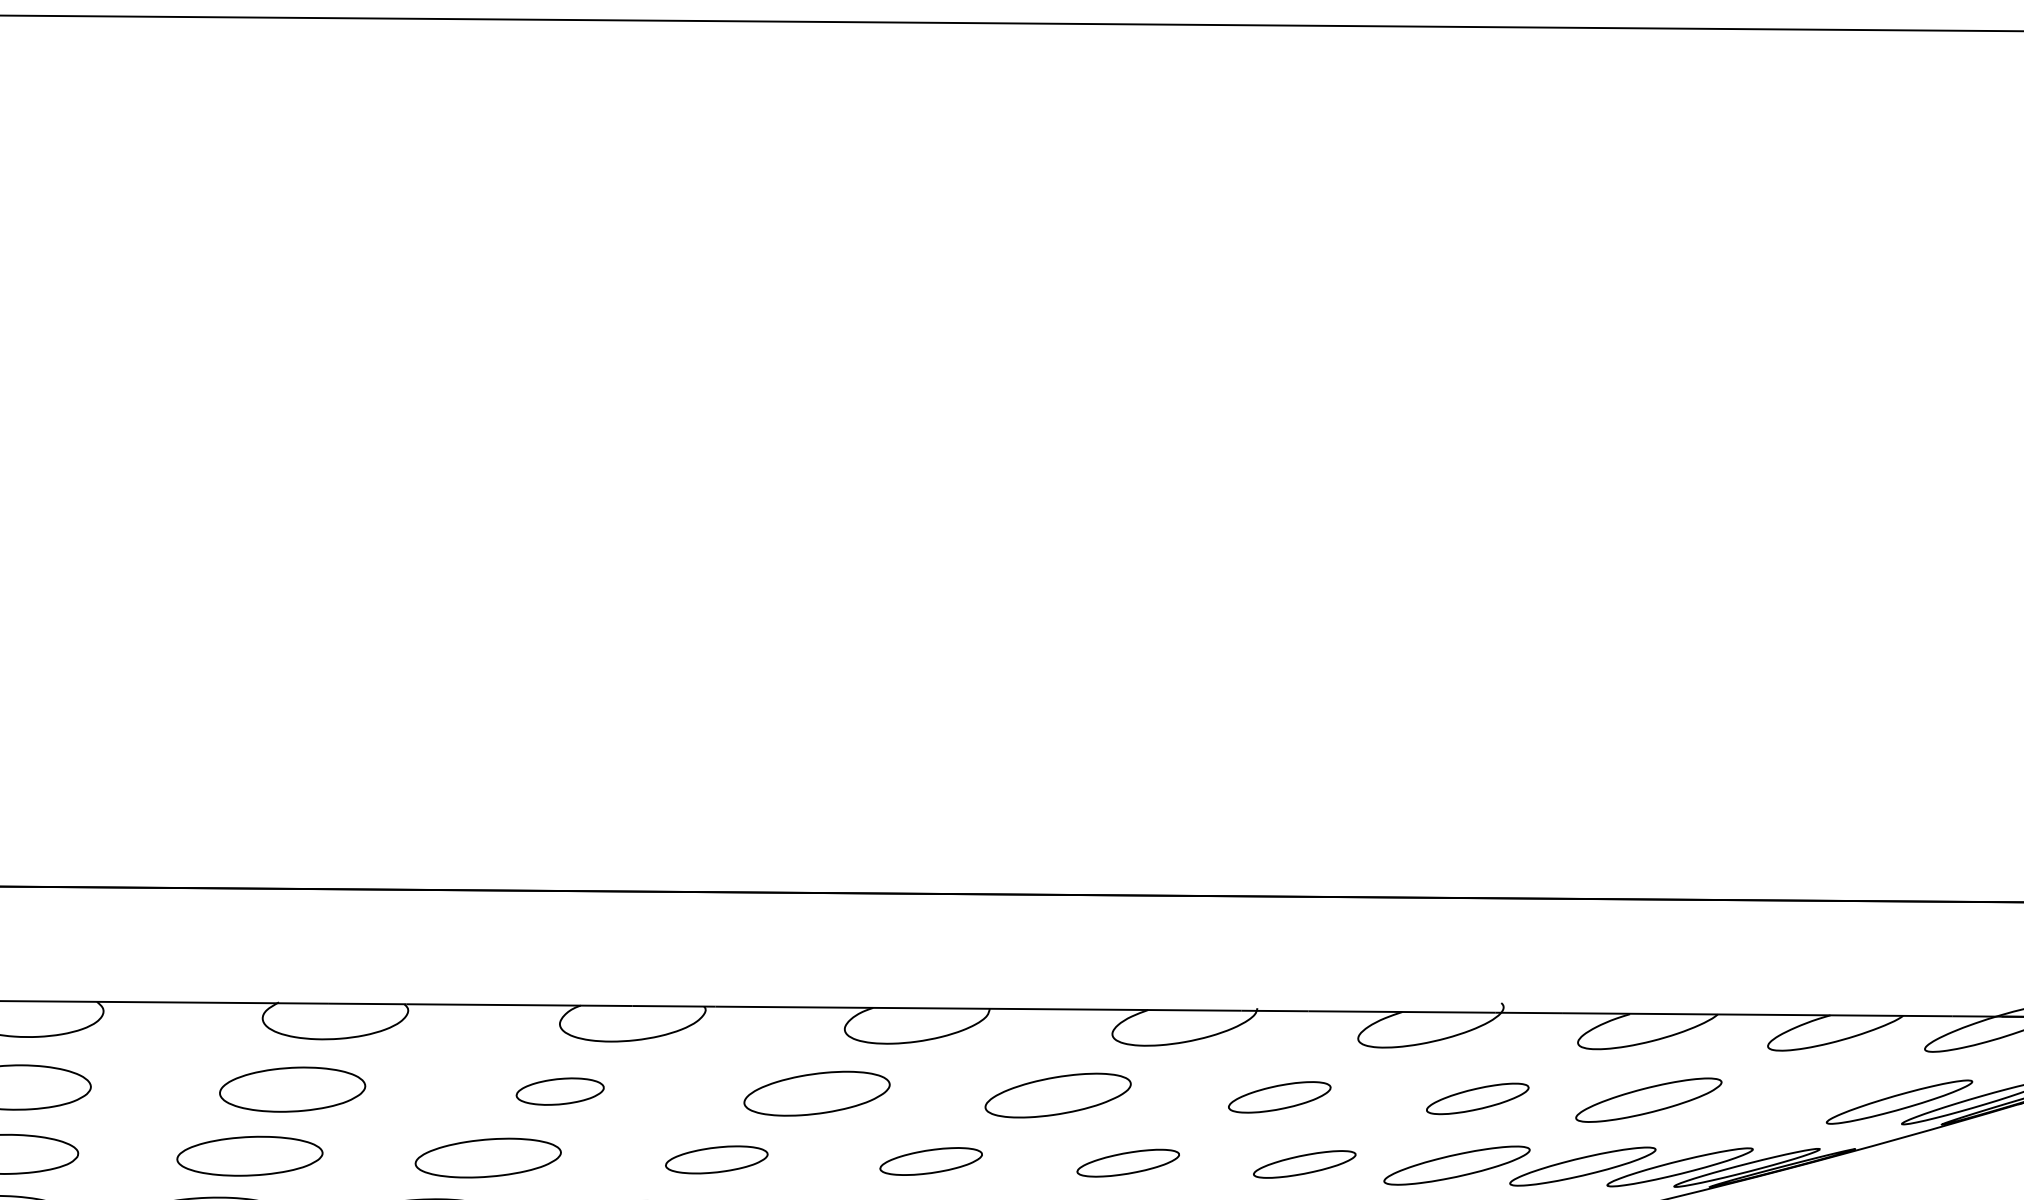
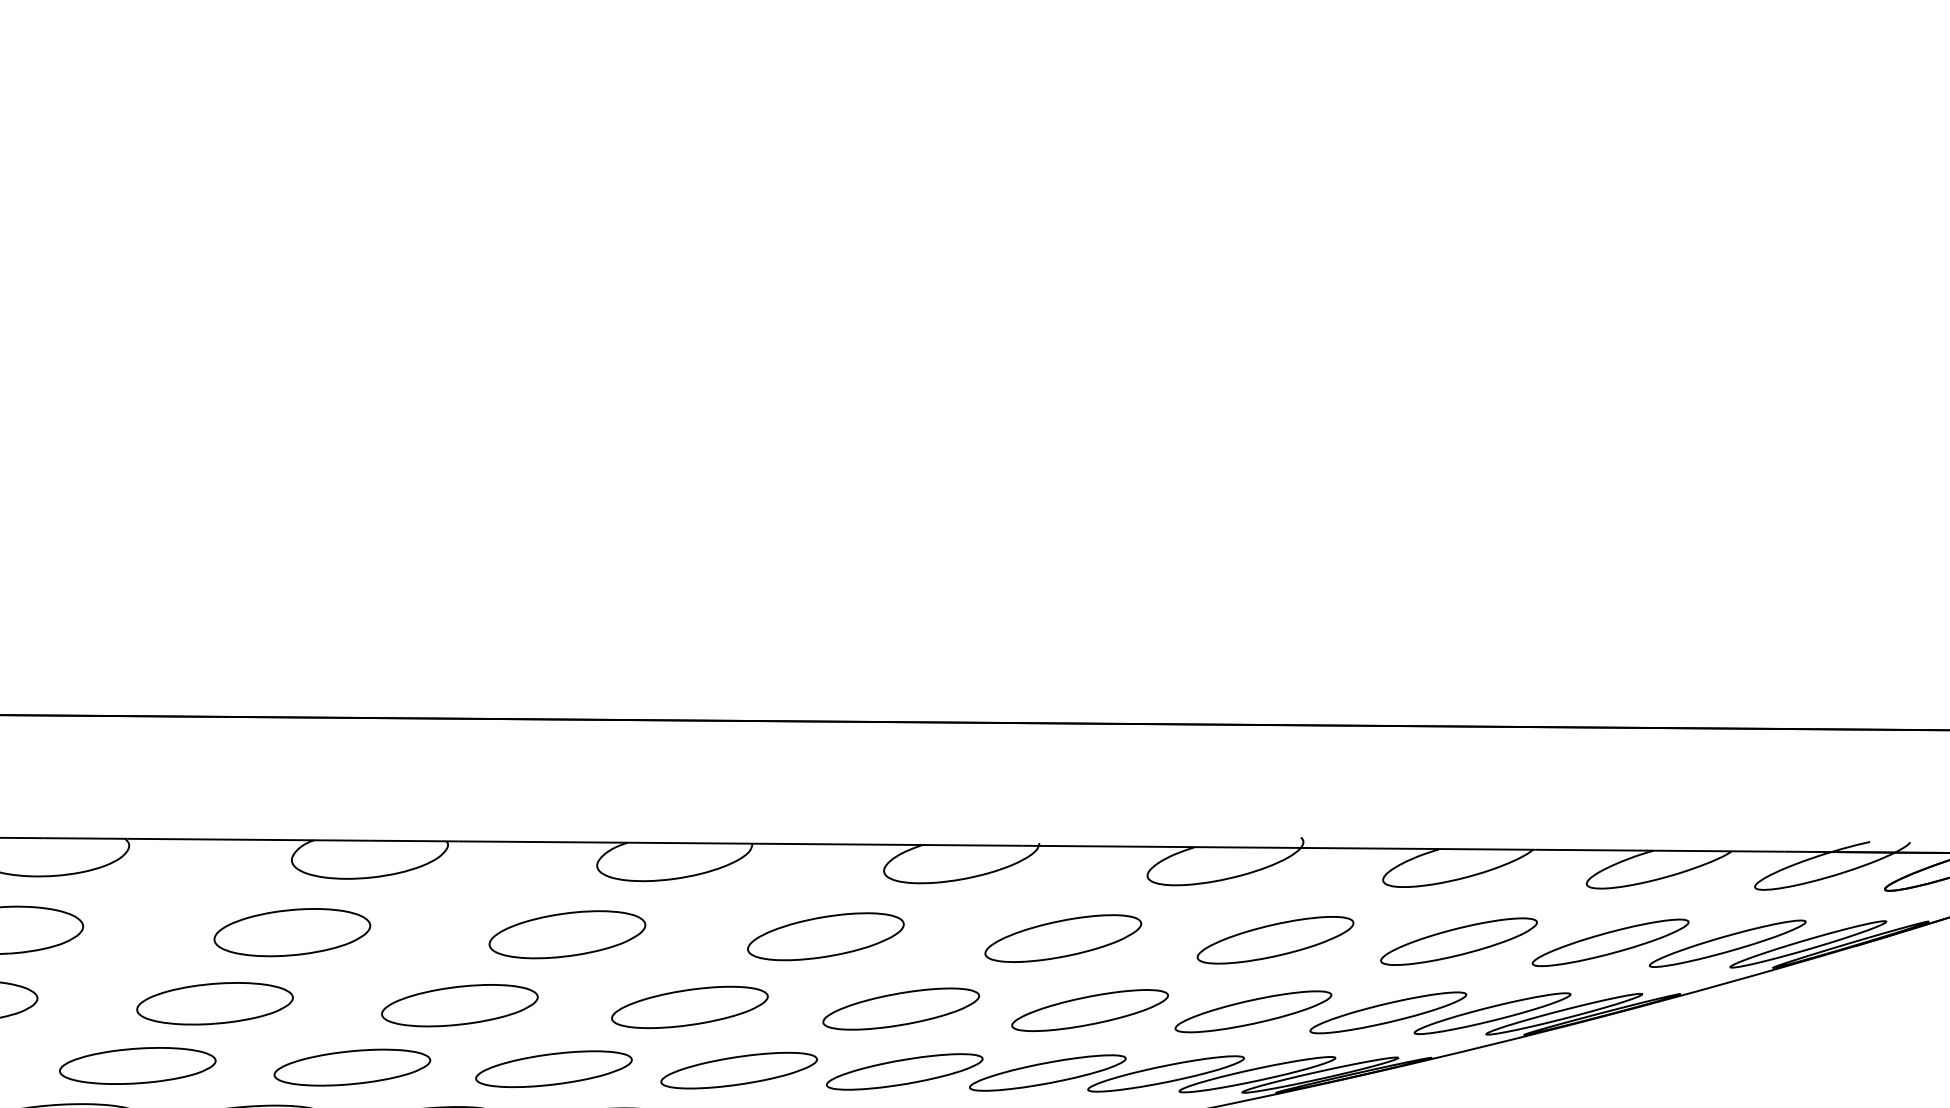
part: (559, 1091) -> (291, 932), size x1.67
part: (1279, 1097) -> (1063, 938), size x1.43
part: (1477, 1098) -> (1275, 939), size x1.43
part: (1789, 1100) -> (1609, 941), added
part: (716, 1159) -> (459, 1005), size x1.43
part: (930, 1161) -> (689, 1007), size x1.43
part: (1127, 1163) -> (900, 1009), size x1.43
part: (1304, 1164) -> (1089, 1010), size x1.43

